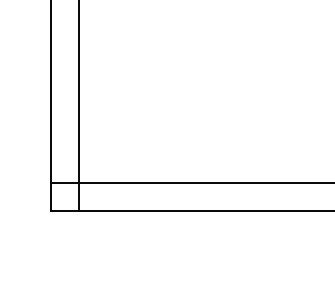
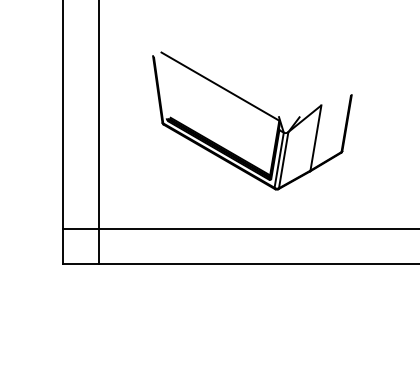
part: (205, 87) -> (257, 109), added

